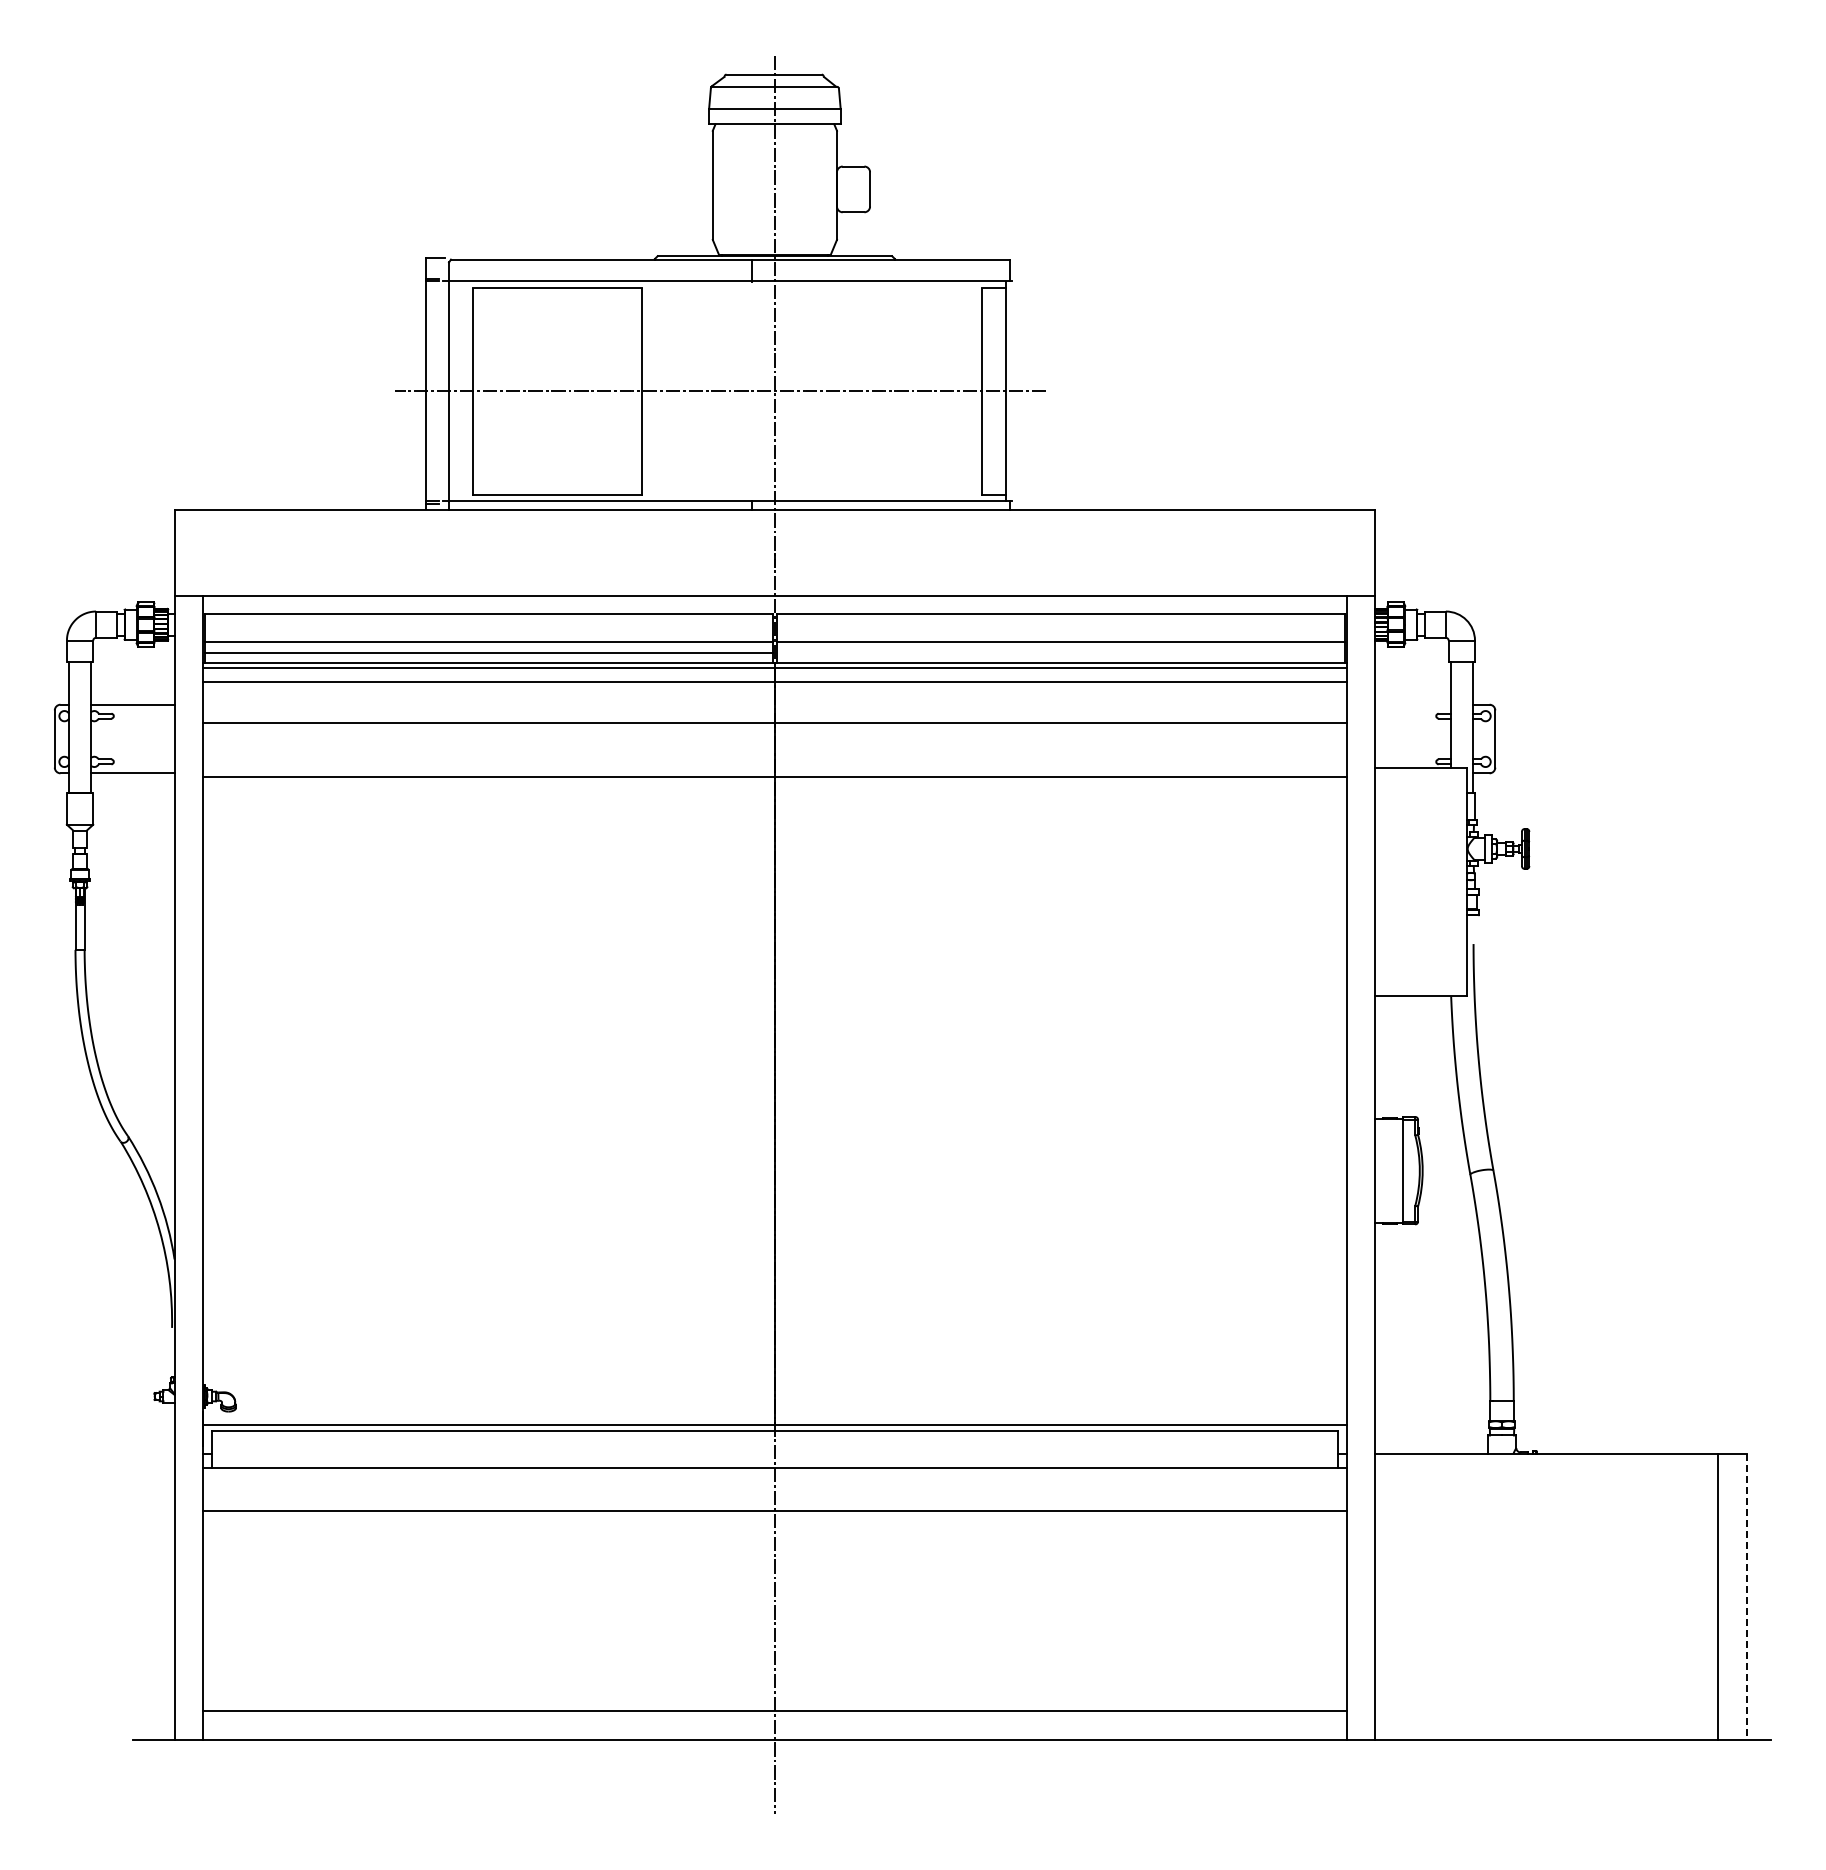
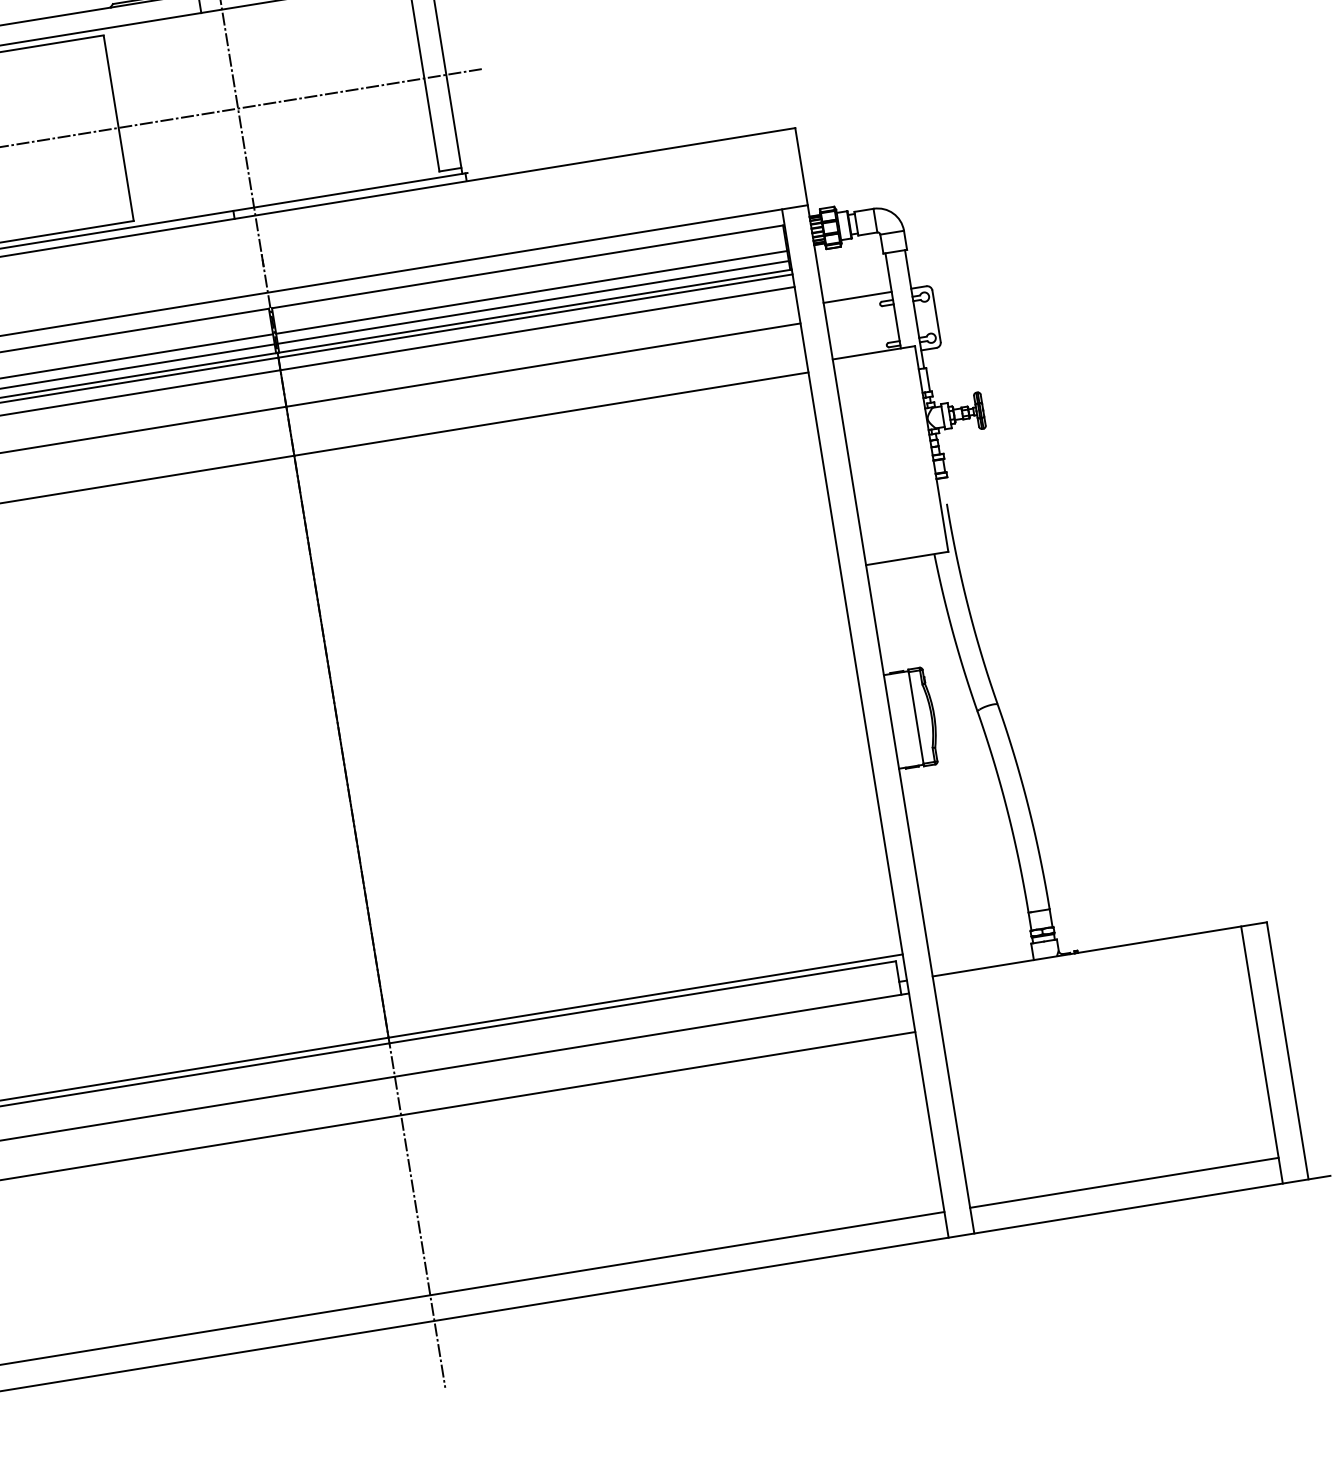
line: (1060, 653) -> (533, 302), added
line: (1412, 704) -> (857, 297), added
line: (1746, 1596) -> (1287, 1050), dashed -> solid
line: (1546, 1710) -> (1124, 1182), added

